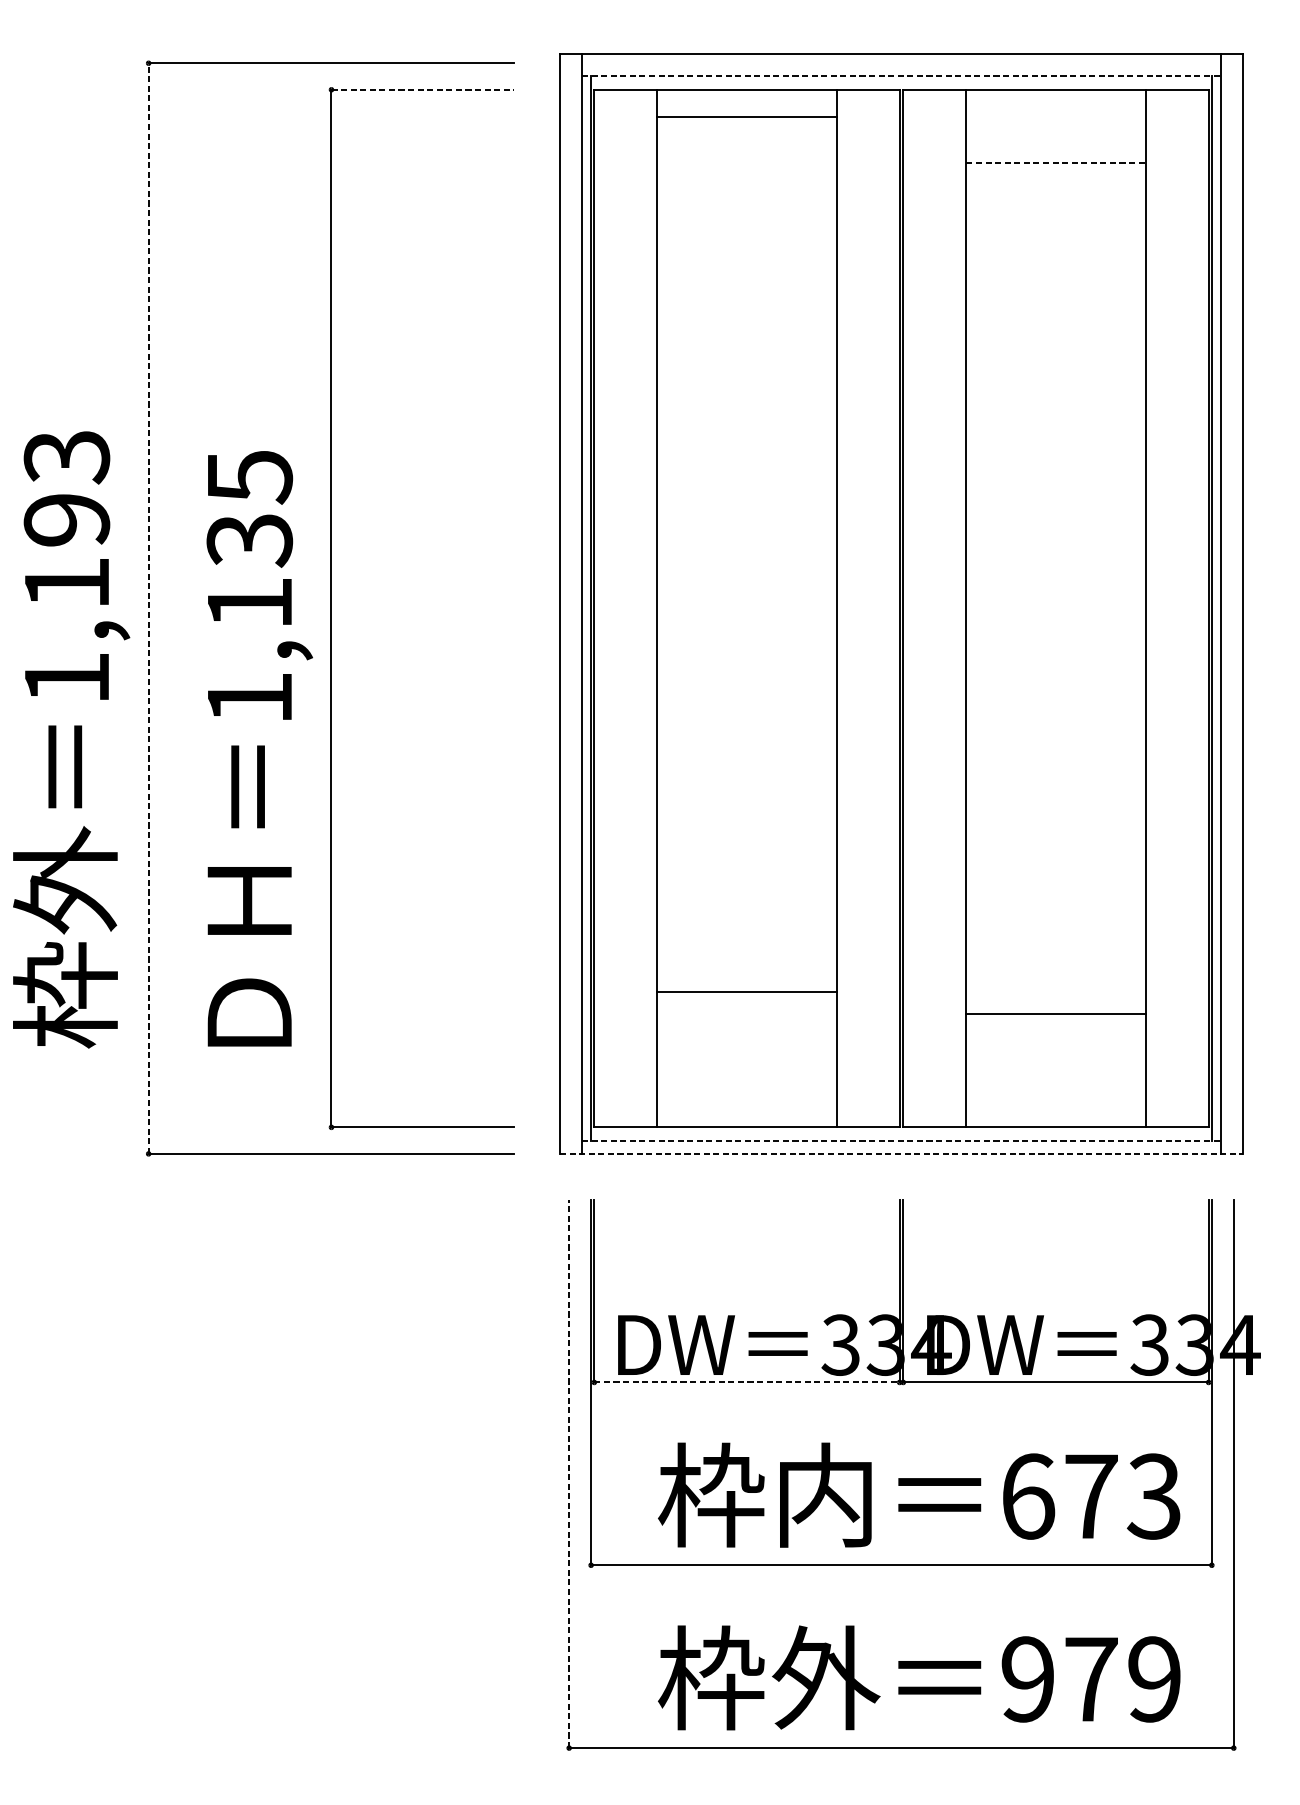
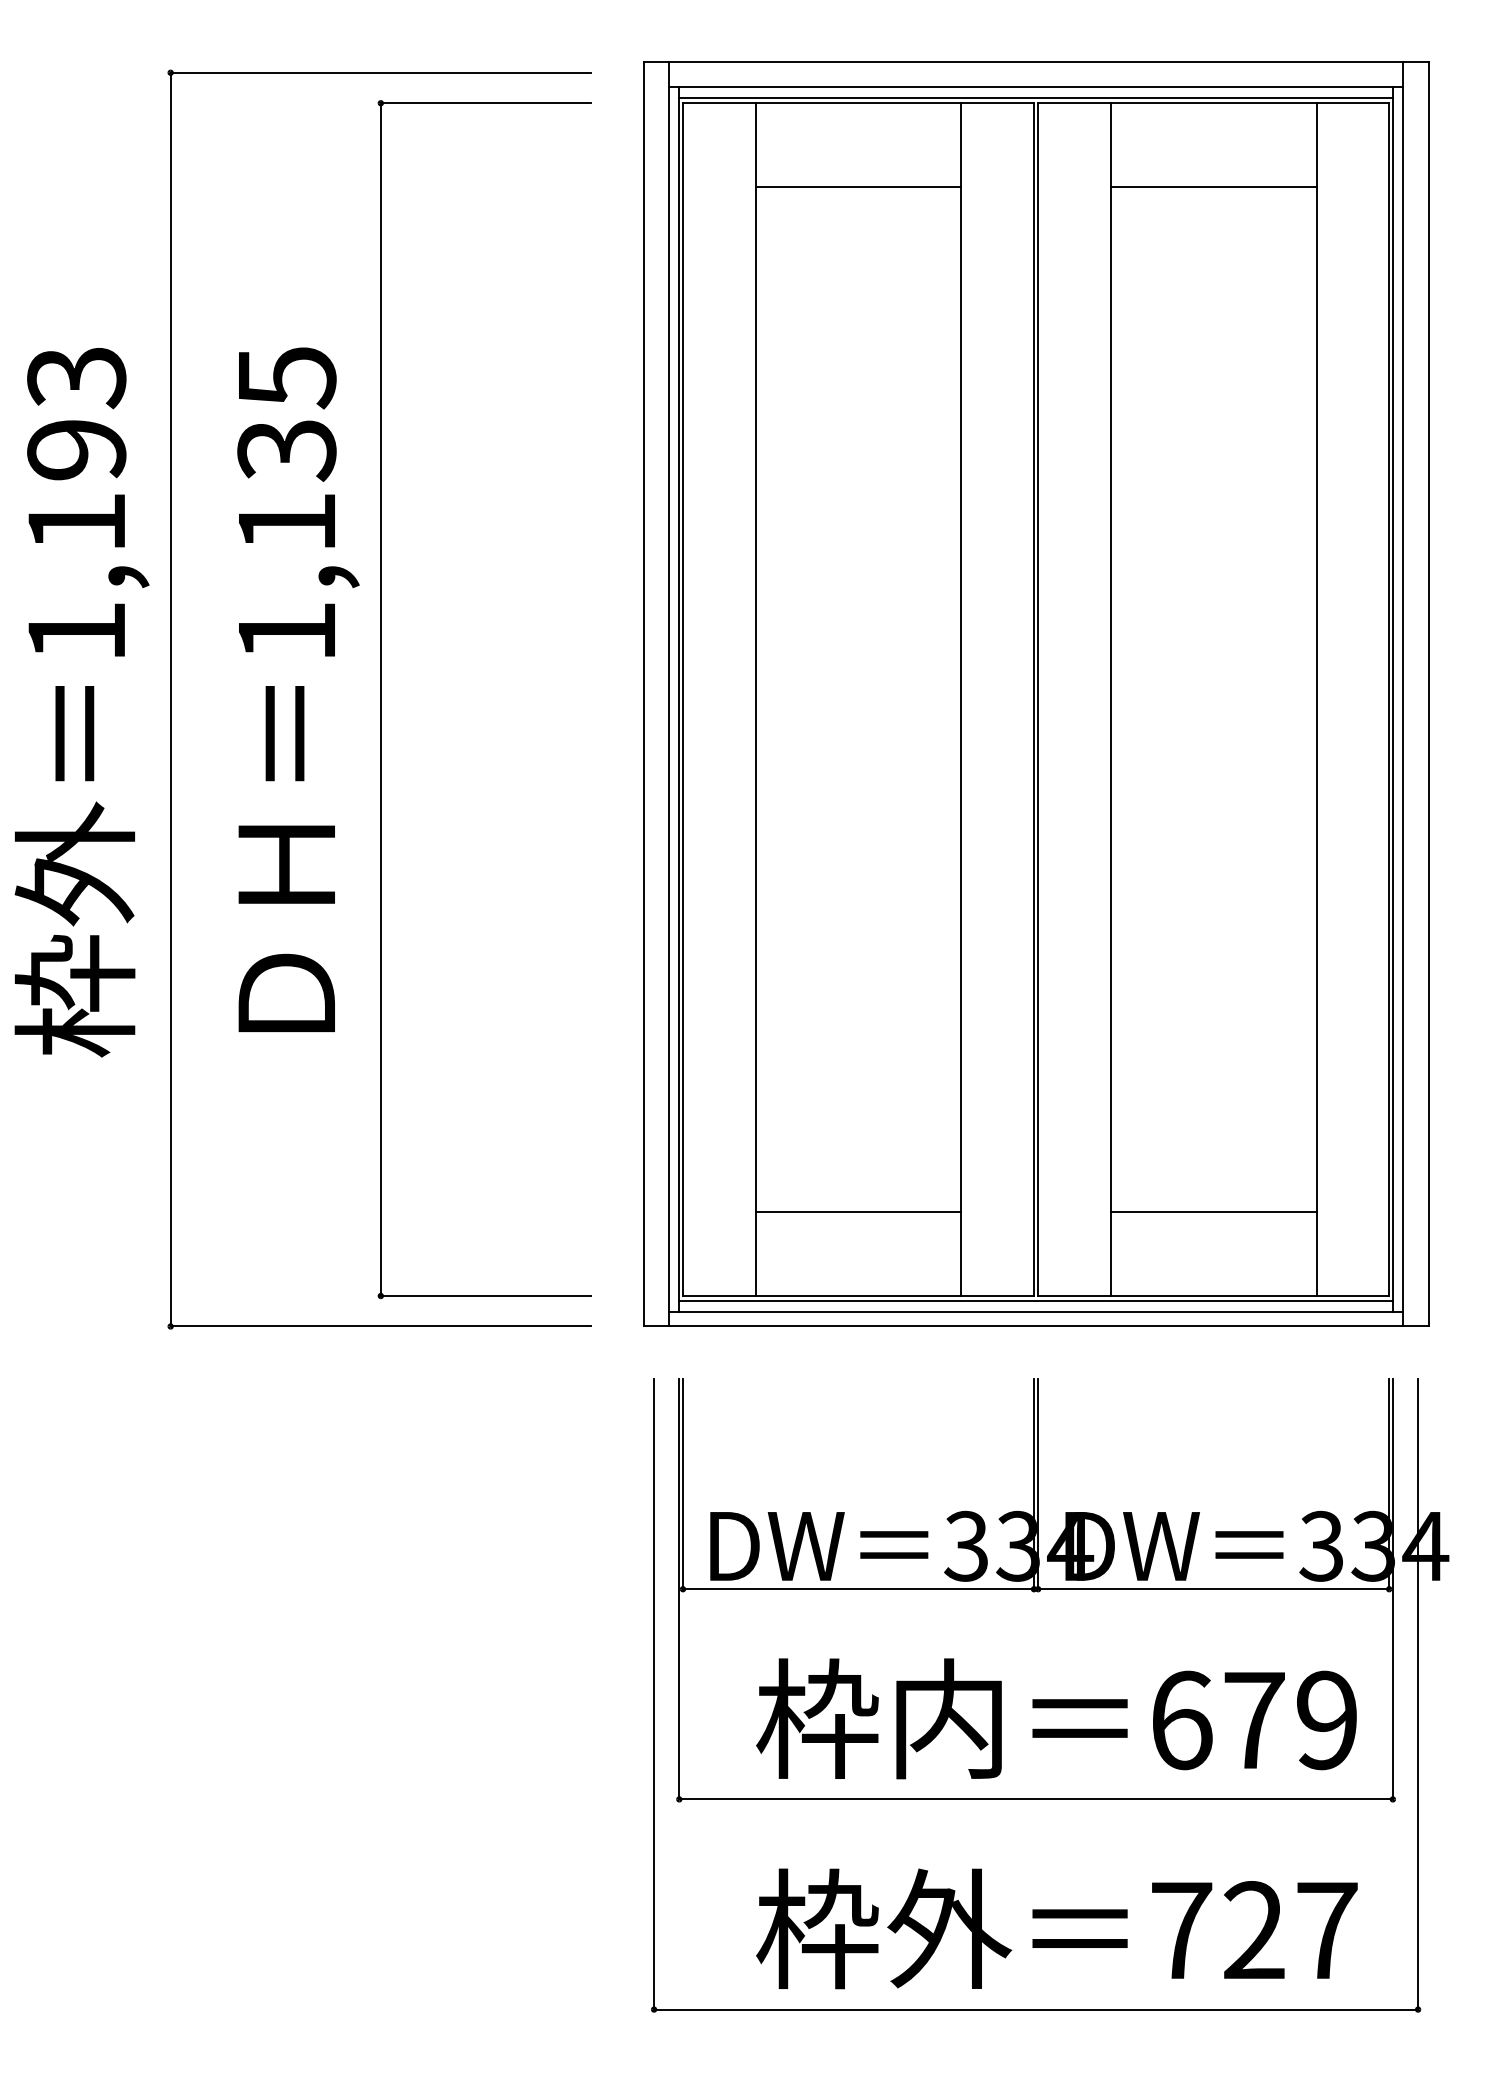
line: (901, 76) -> (1036, 87), dashed -> solid
line: (900, 84) -> (1035, 97), added
line: (423, 90) -> (486, 103), dashed -> solid
line: (746, 116) -> (858, 187), moved
line: (1055, 163) -> (1213, 187), dashed -> solid
line: (148, 608) -> (170, 699), dashed -> solid
text: (71, 739) -> (81, 702), moved
text: (259, 748) -> (298, 689), moved
line: (746, 992) -> (858, 1211), moved
line: (1055, 1013) -> (1213, 1211), moved
line: (900, 1132) -> (1035, 1301), added
line: (901, 1140) -> (1036, 1311), dashed -> solid
line: (901, 1153) -> (1036, 1326), dashed -> solid
line: (746, 1382) -> (858, 1589), dashed -> solid
line: (569, 1473) -> (654, 1693), dashed -> solid
text: (1153, 1496) -> (1325, 1720), 673 -> 679
text: (1091, 1679) -> (1254, 1930), 979 -> 727

